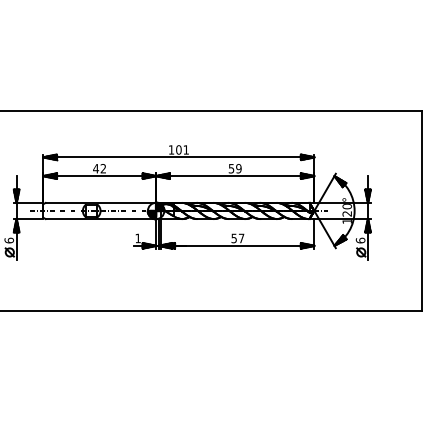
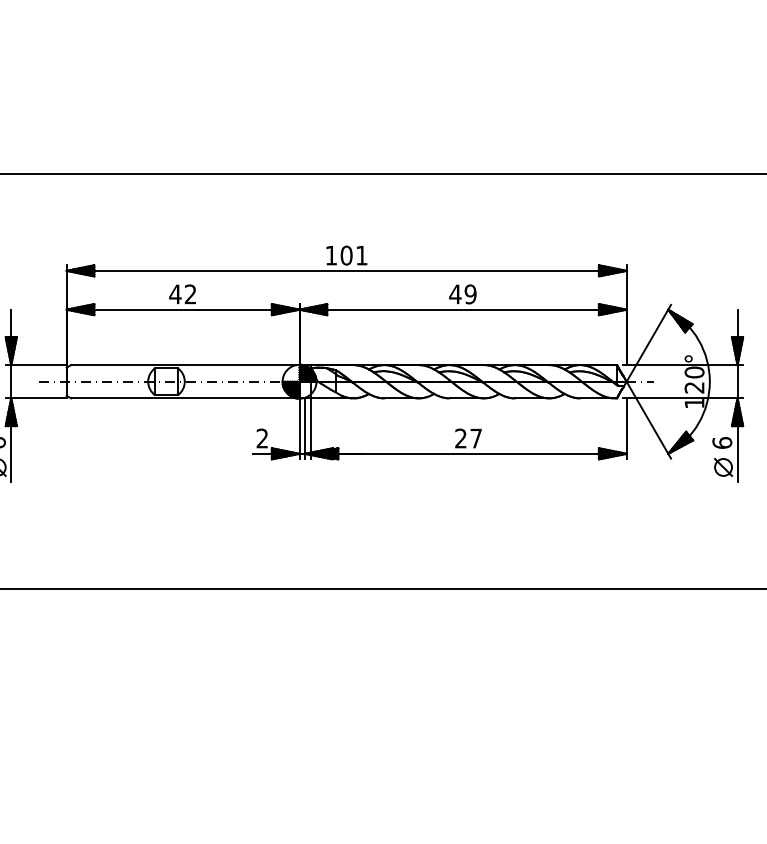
text: (231, 168) -> (455, 293), 59 -> 49
text: (137, 238) -> (261, 438), 1 -> 2
text: (233, 238) -> (459, 438), 57 -> 27

